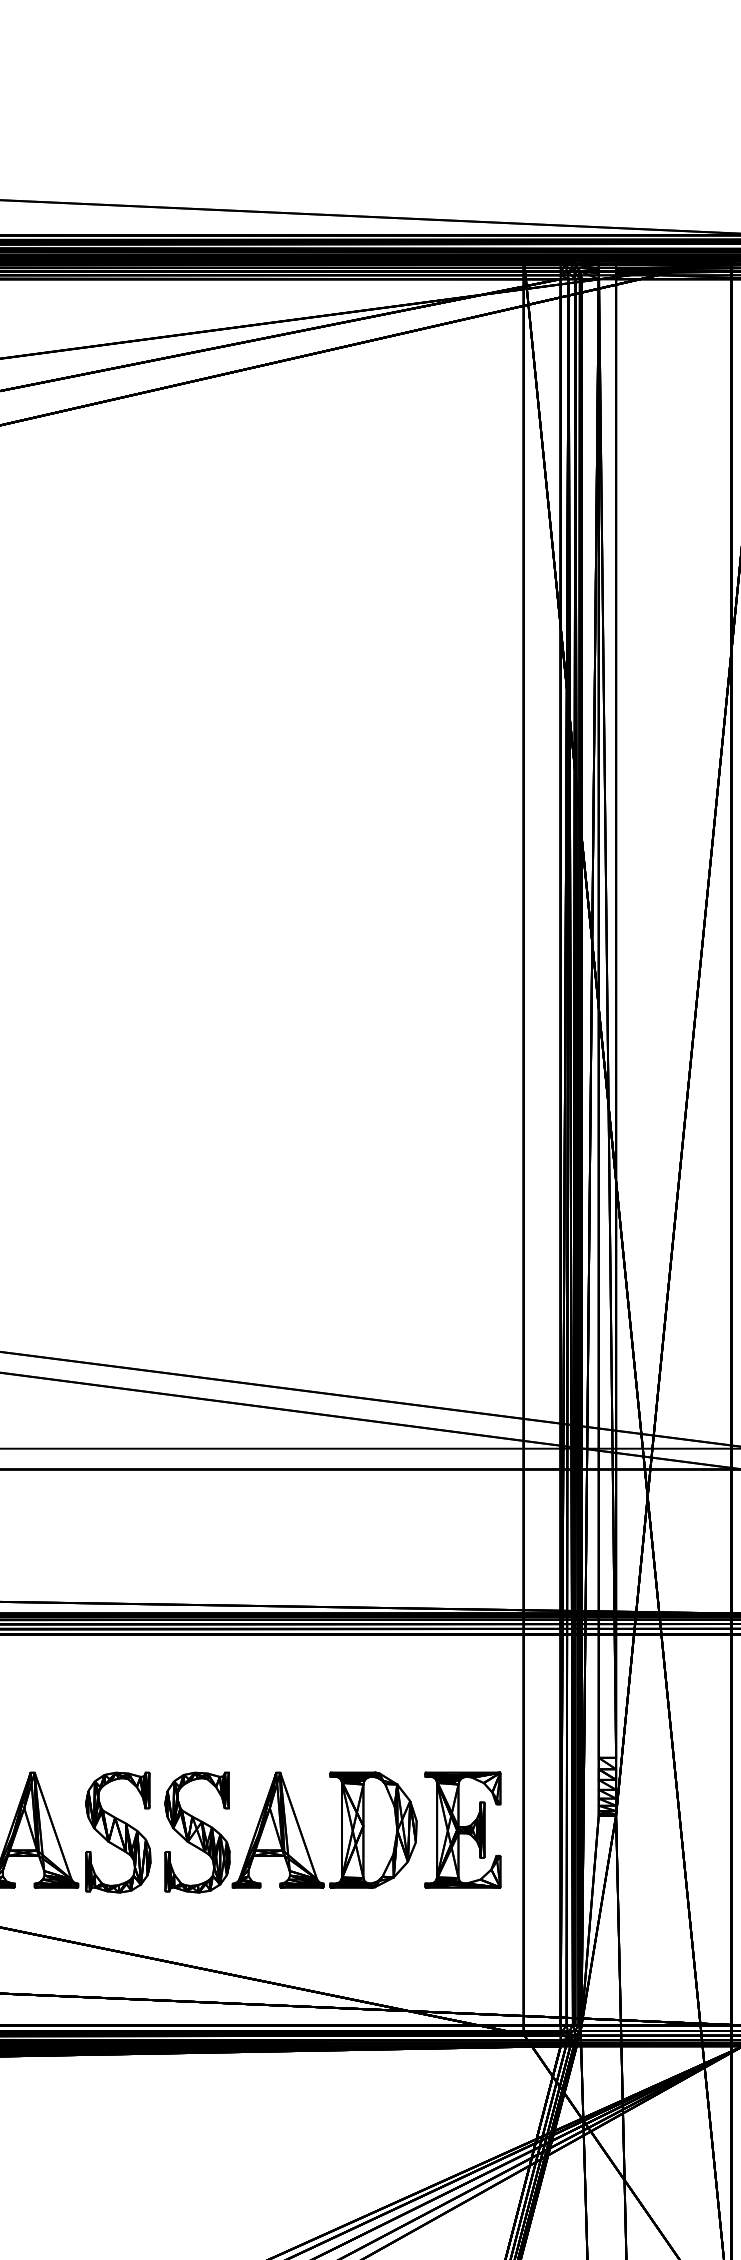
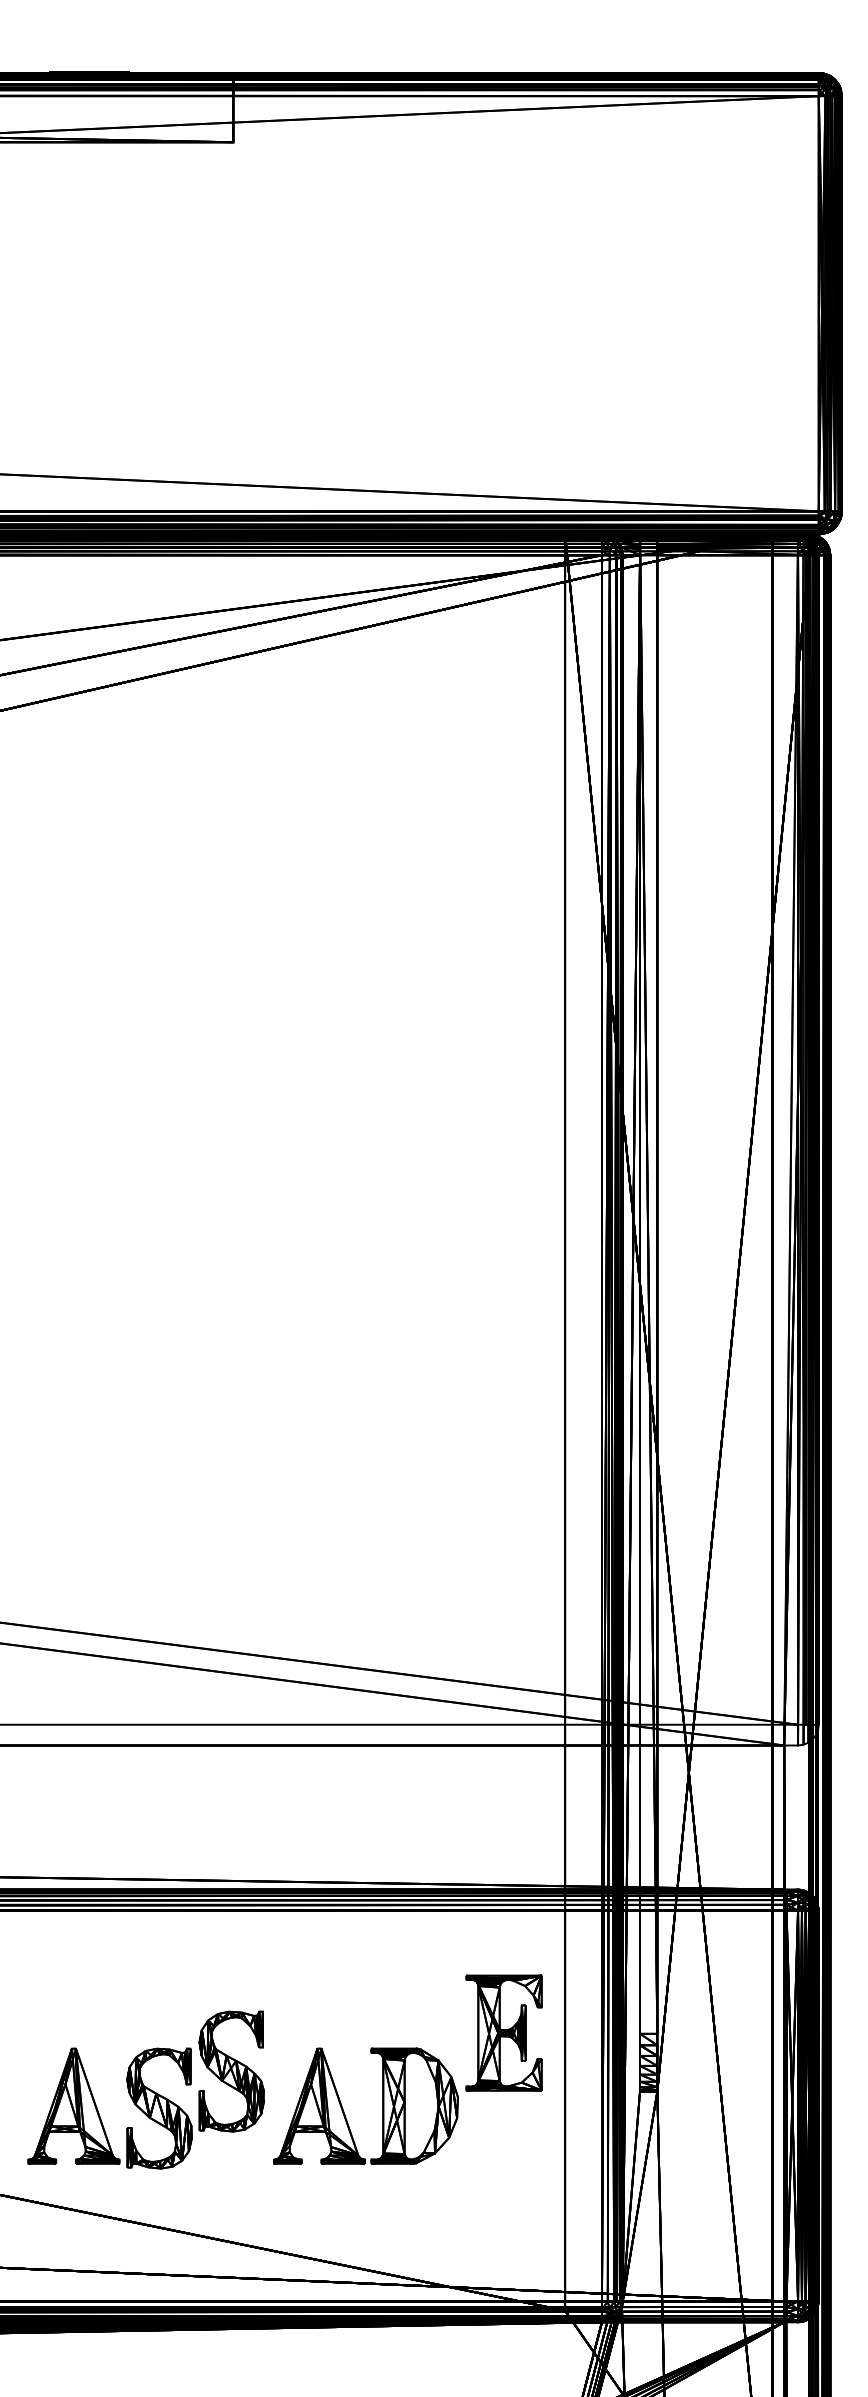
part: (462, 1829) -> (503, 2032), moved
part: (197, 1832) -> (231, 2071), moved

